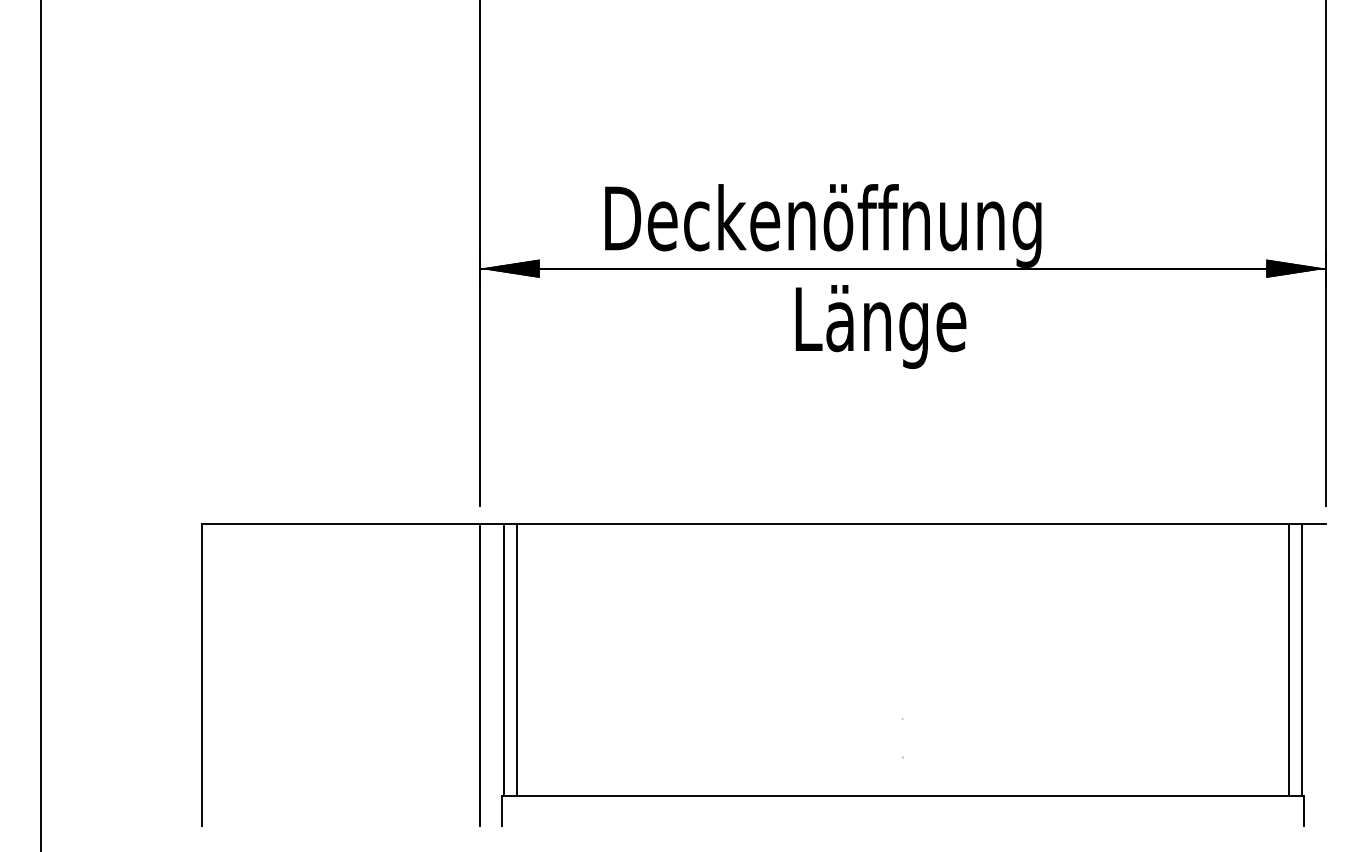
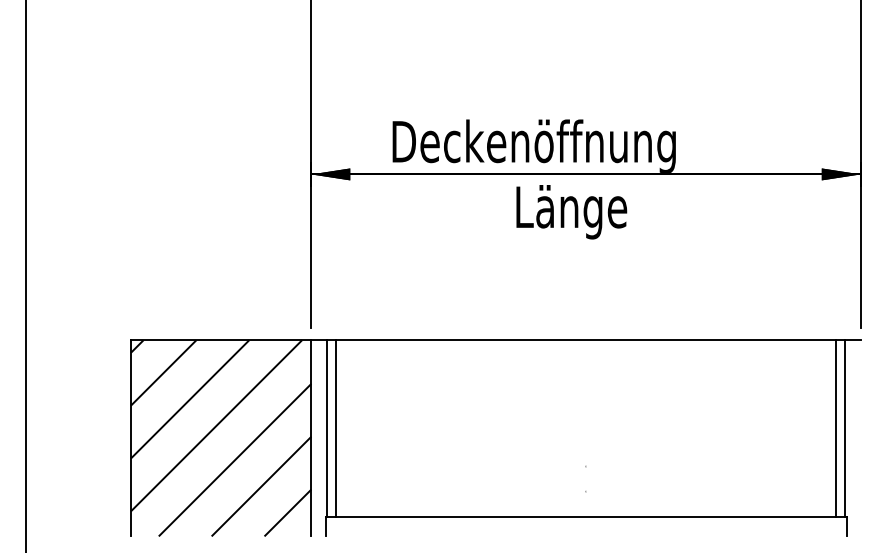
hatch: (339, 675) -> (220, 438), added

